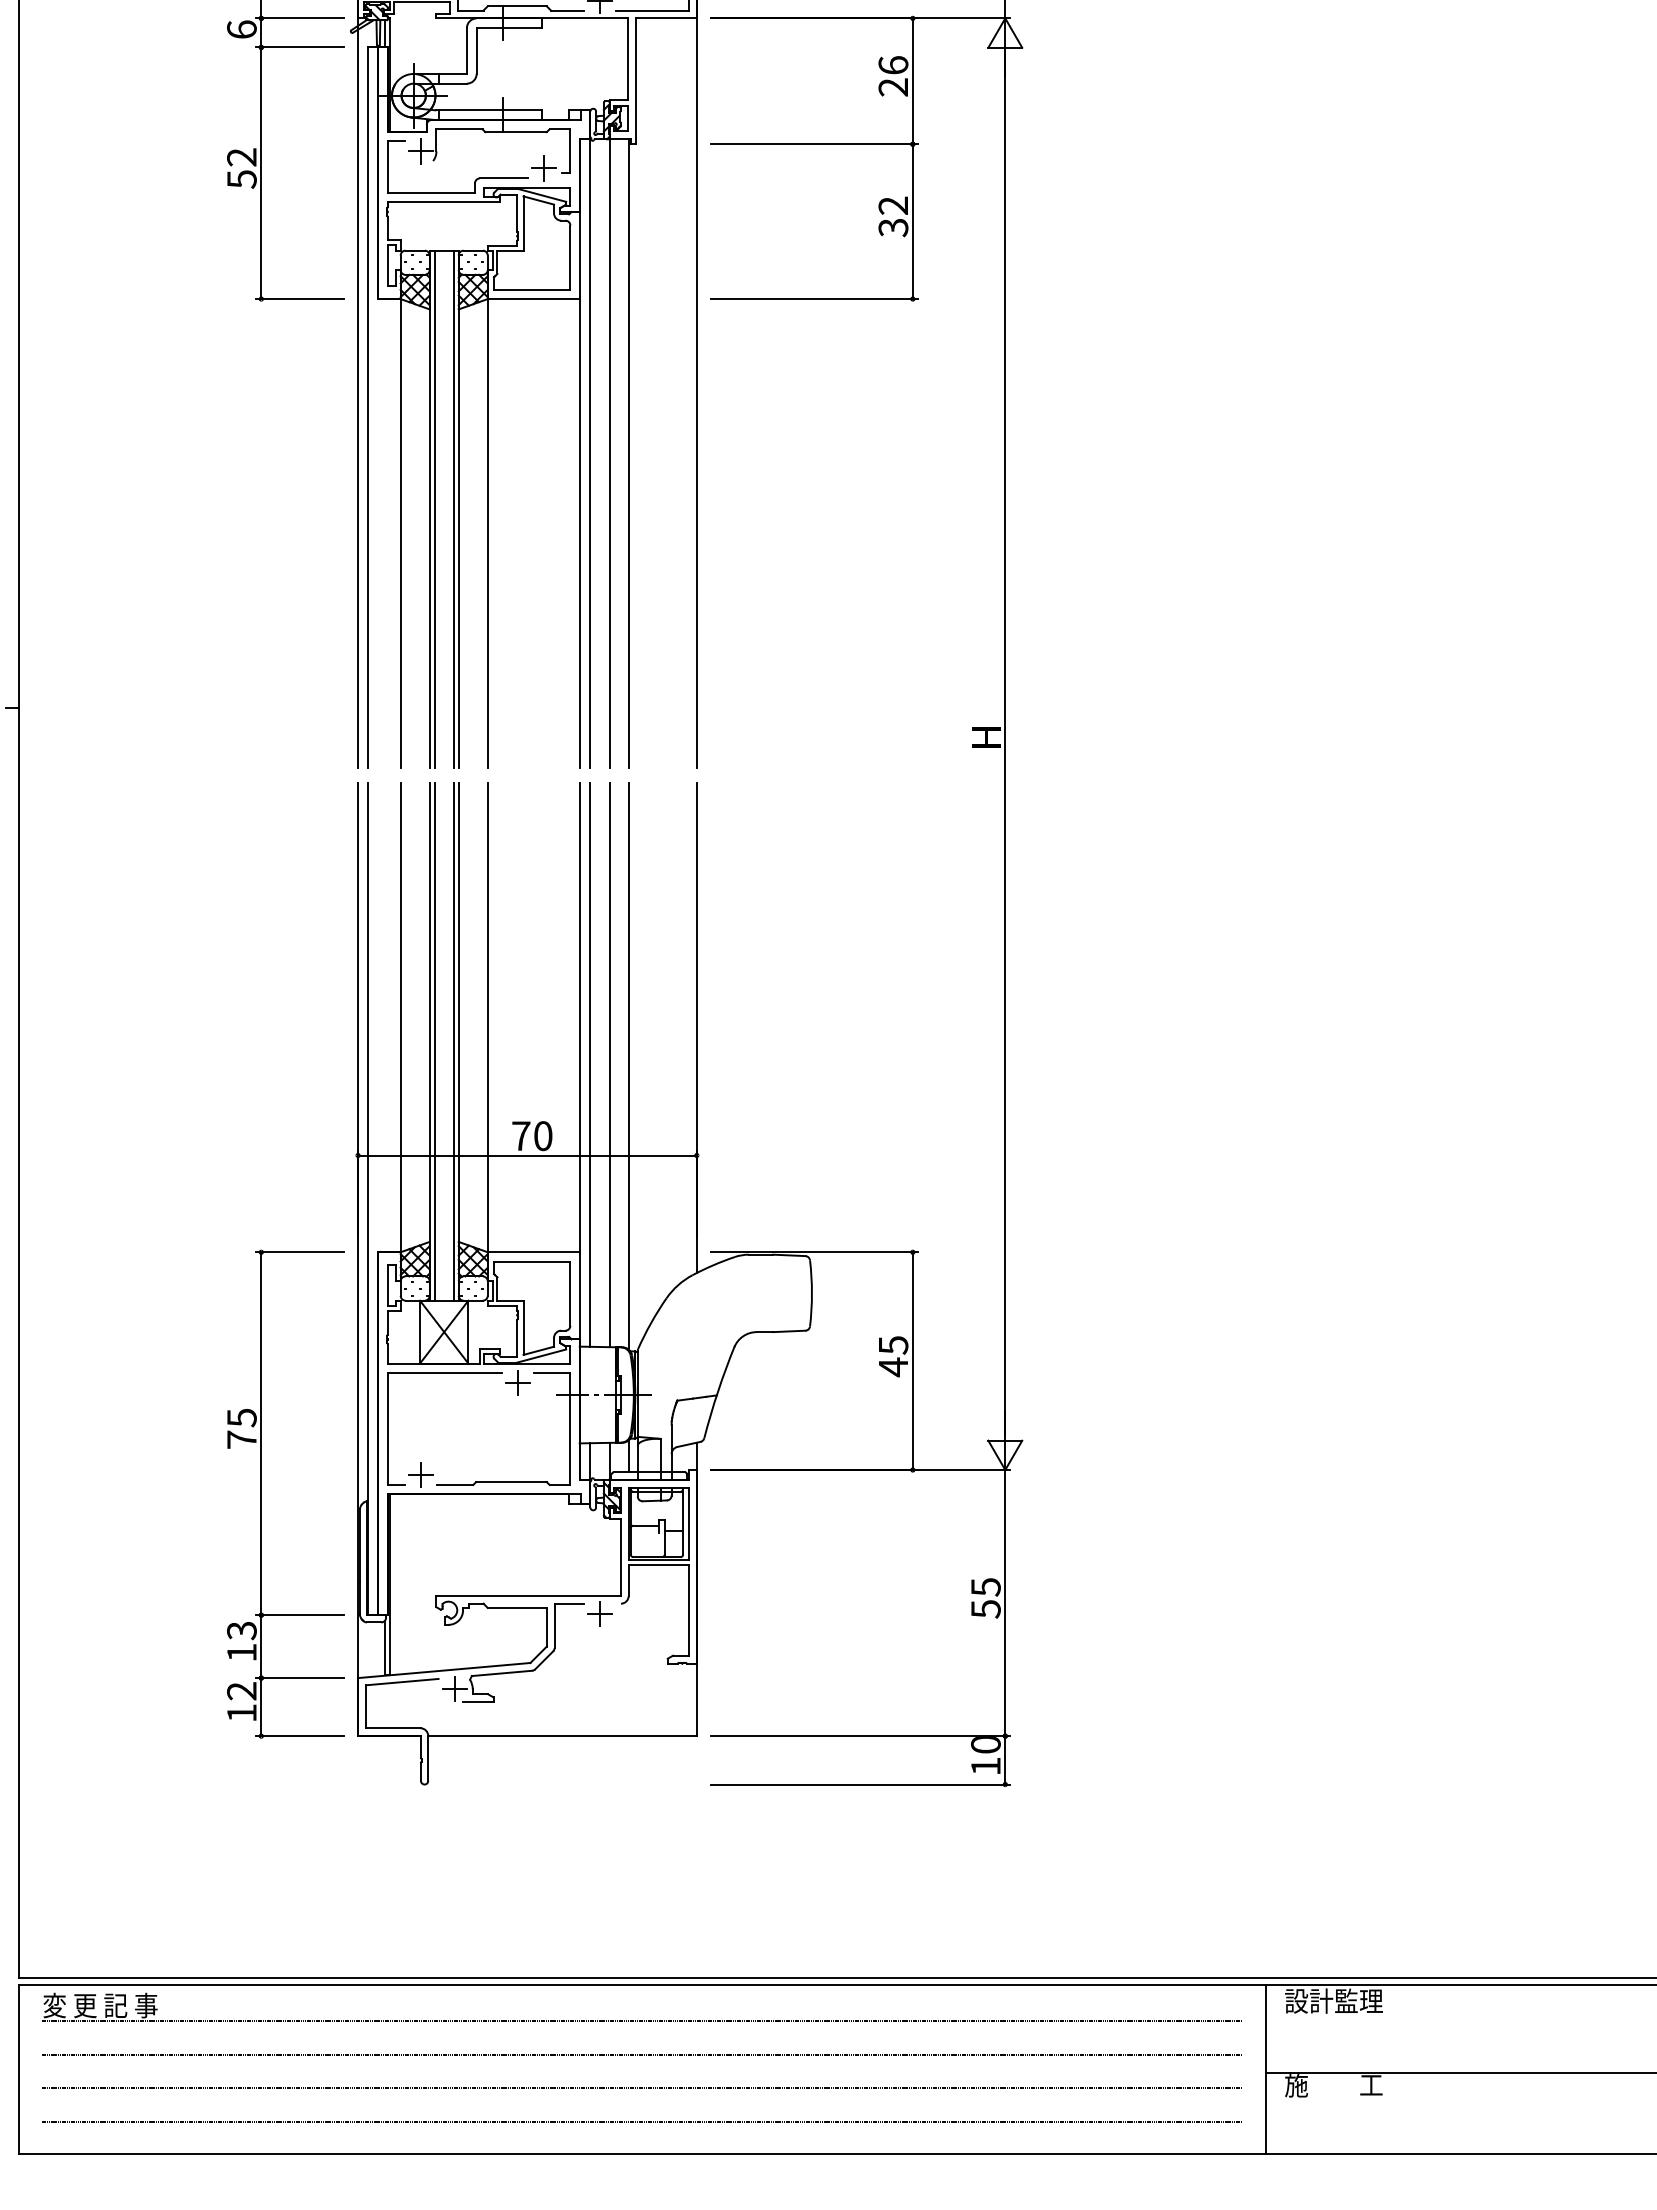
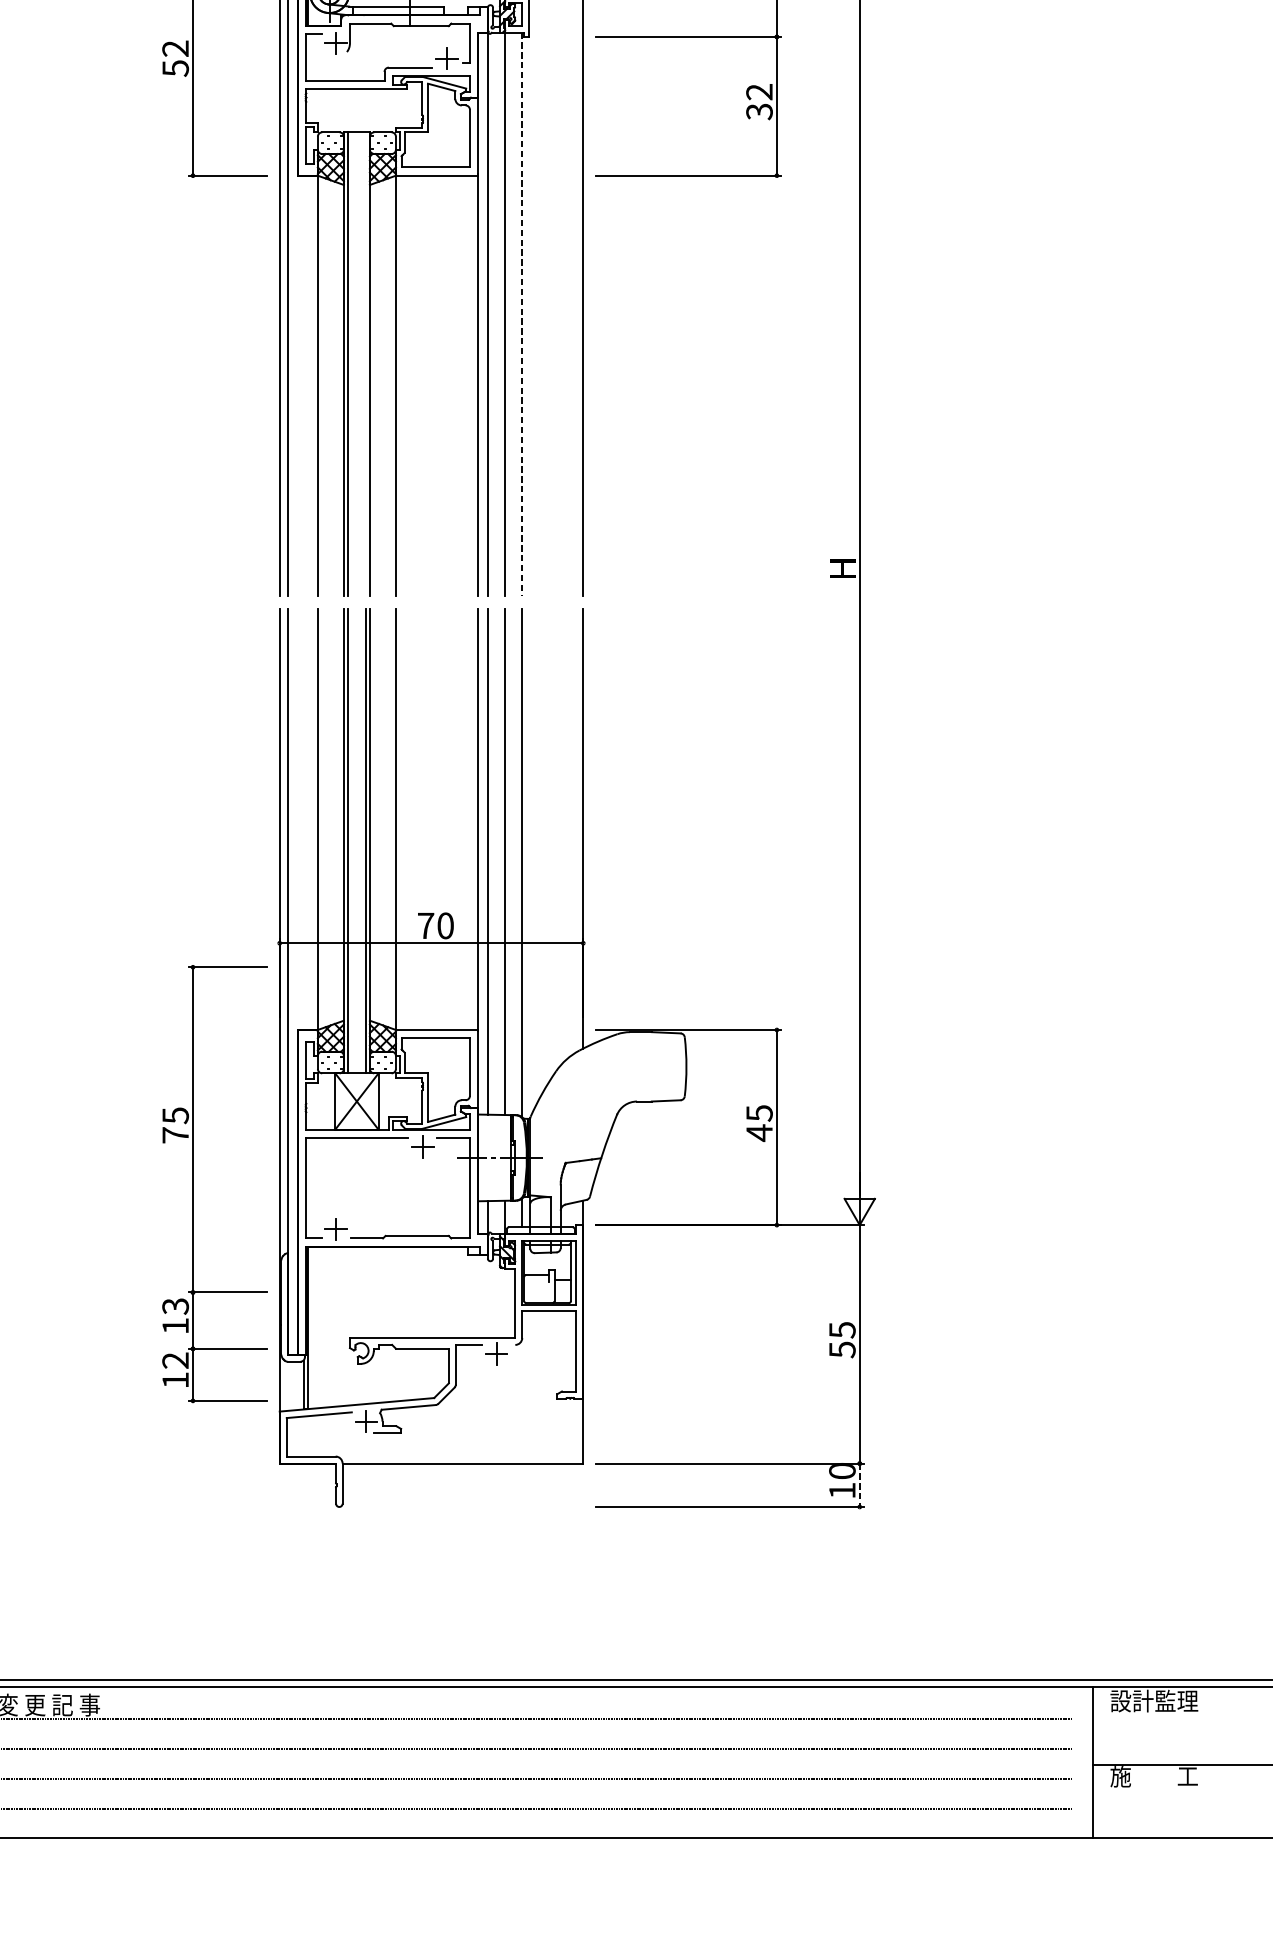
line: (628, 453) -> (522, 314), solid -> dashed
line: (453, 509) -> (365, 364), removed
part: (261, 1493) -> (193, 1183), moved
line: (1005, 1760) -> (859, 1485), solid -> dashed

